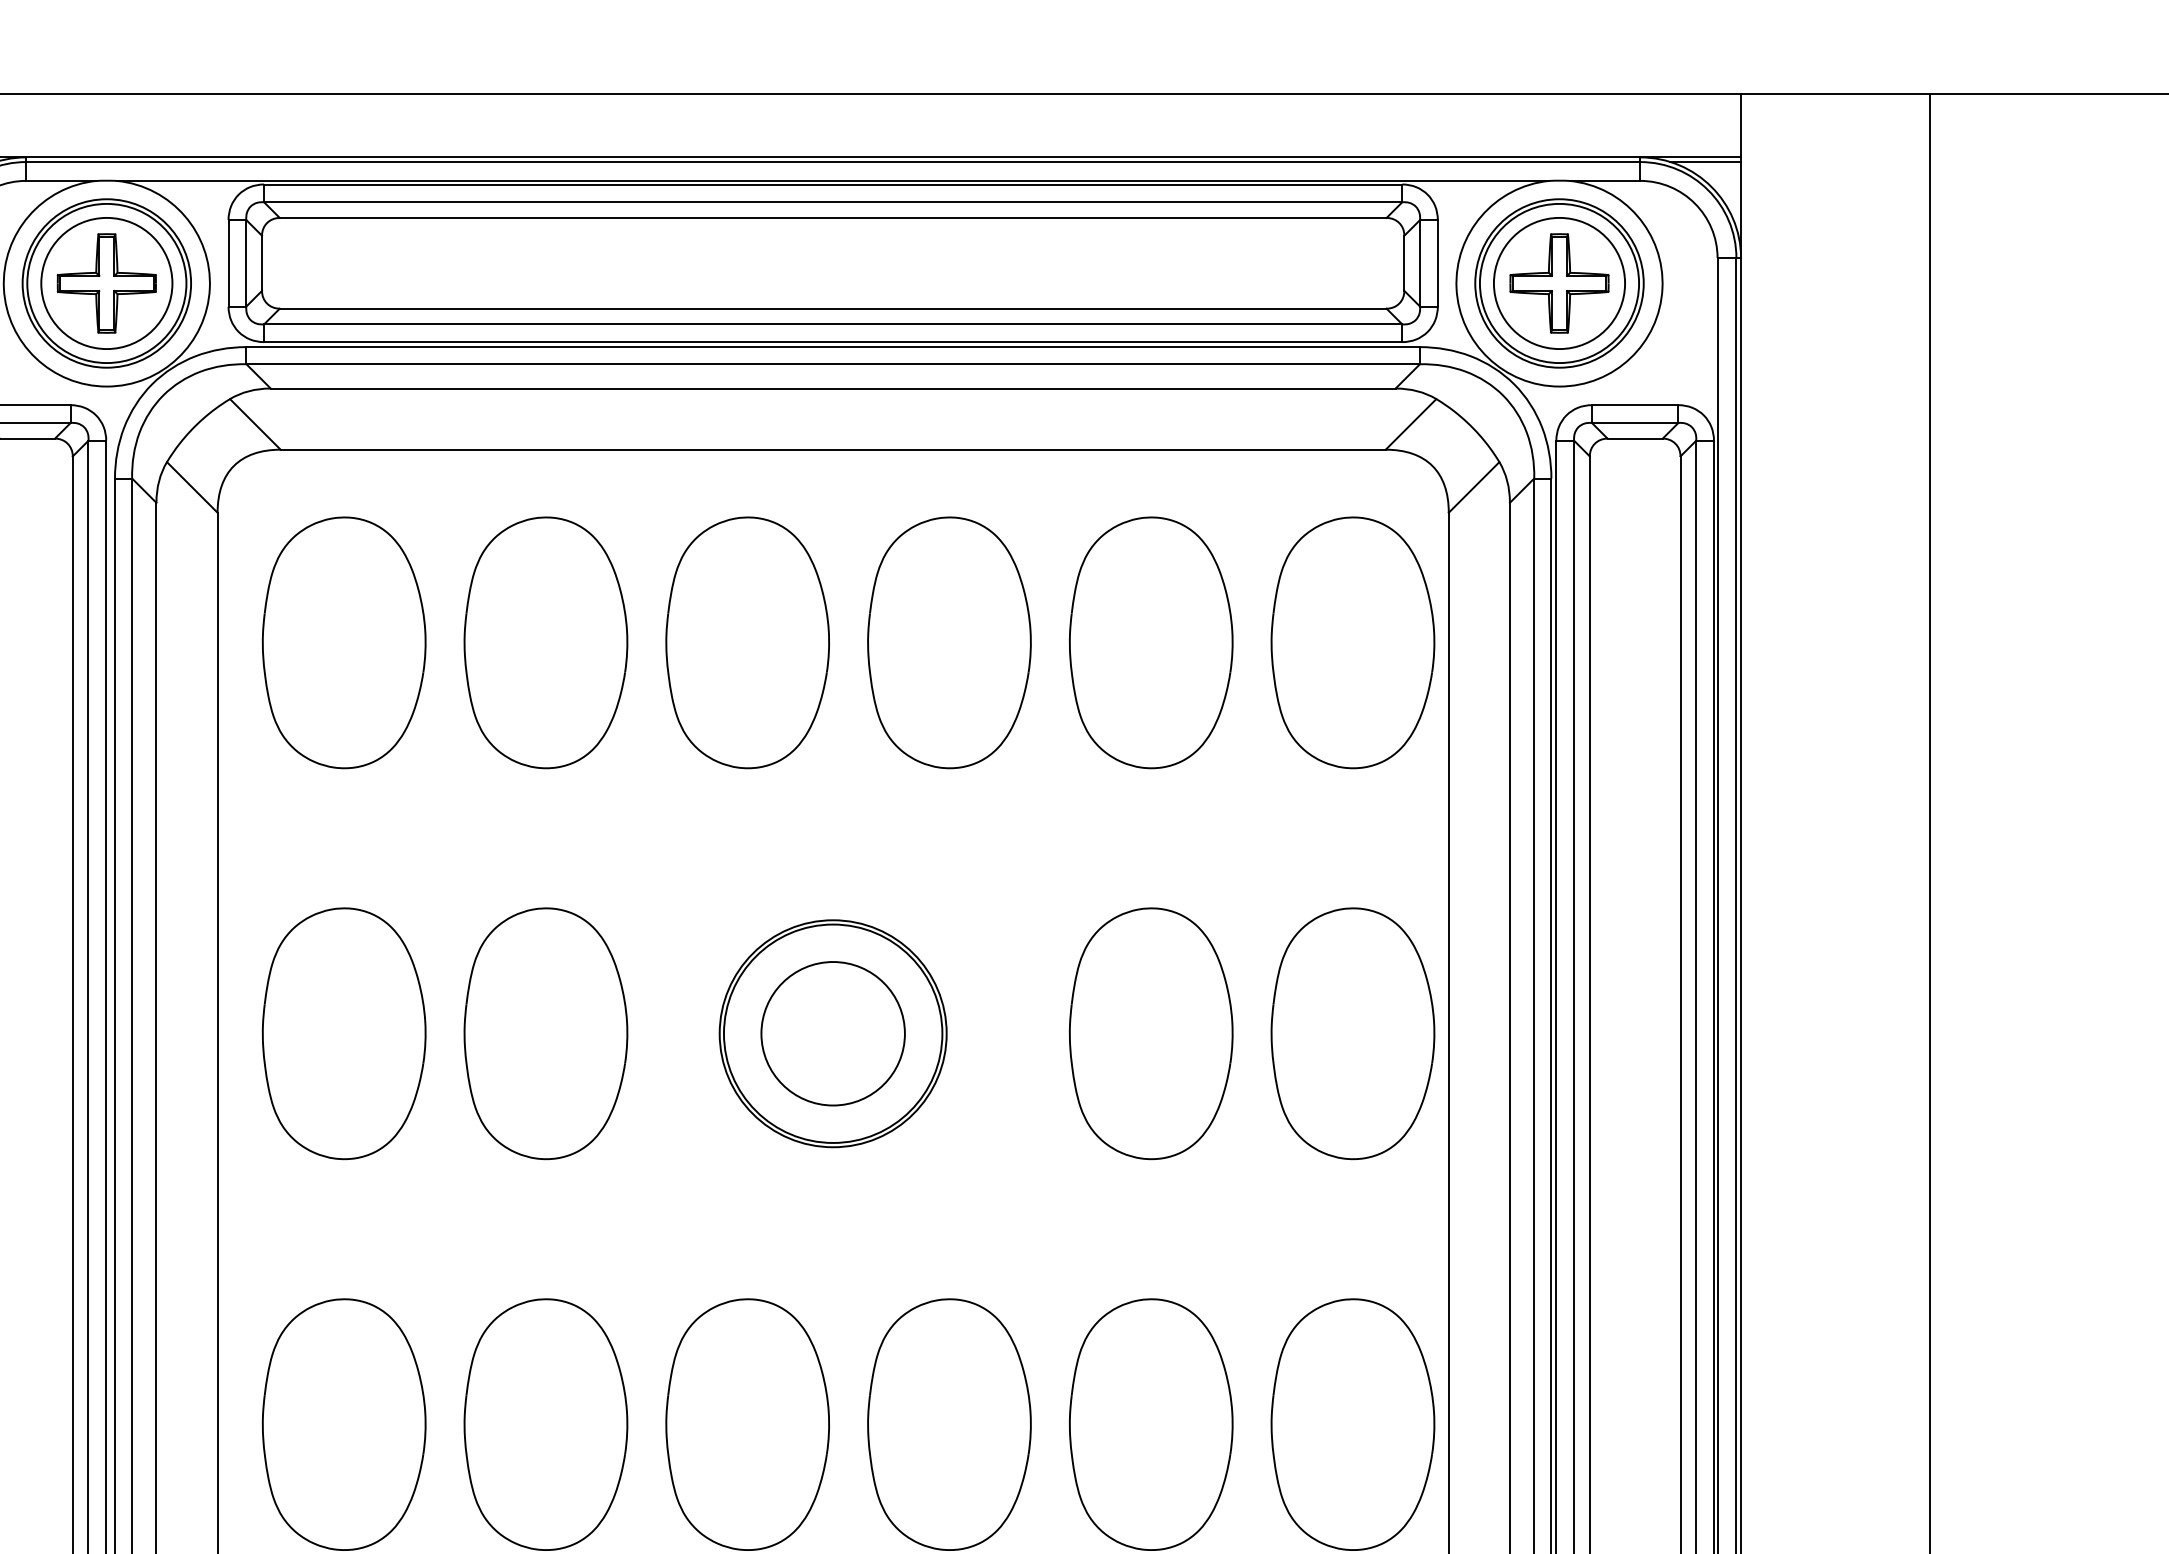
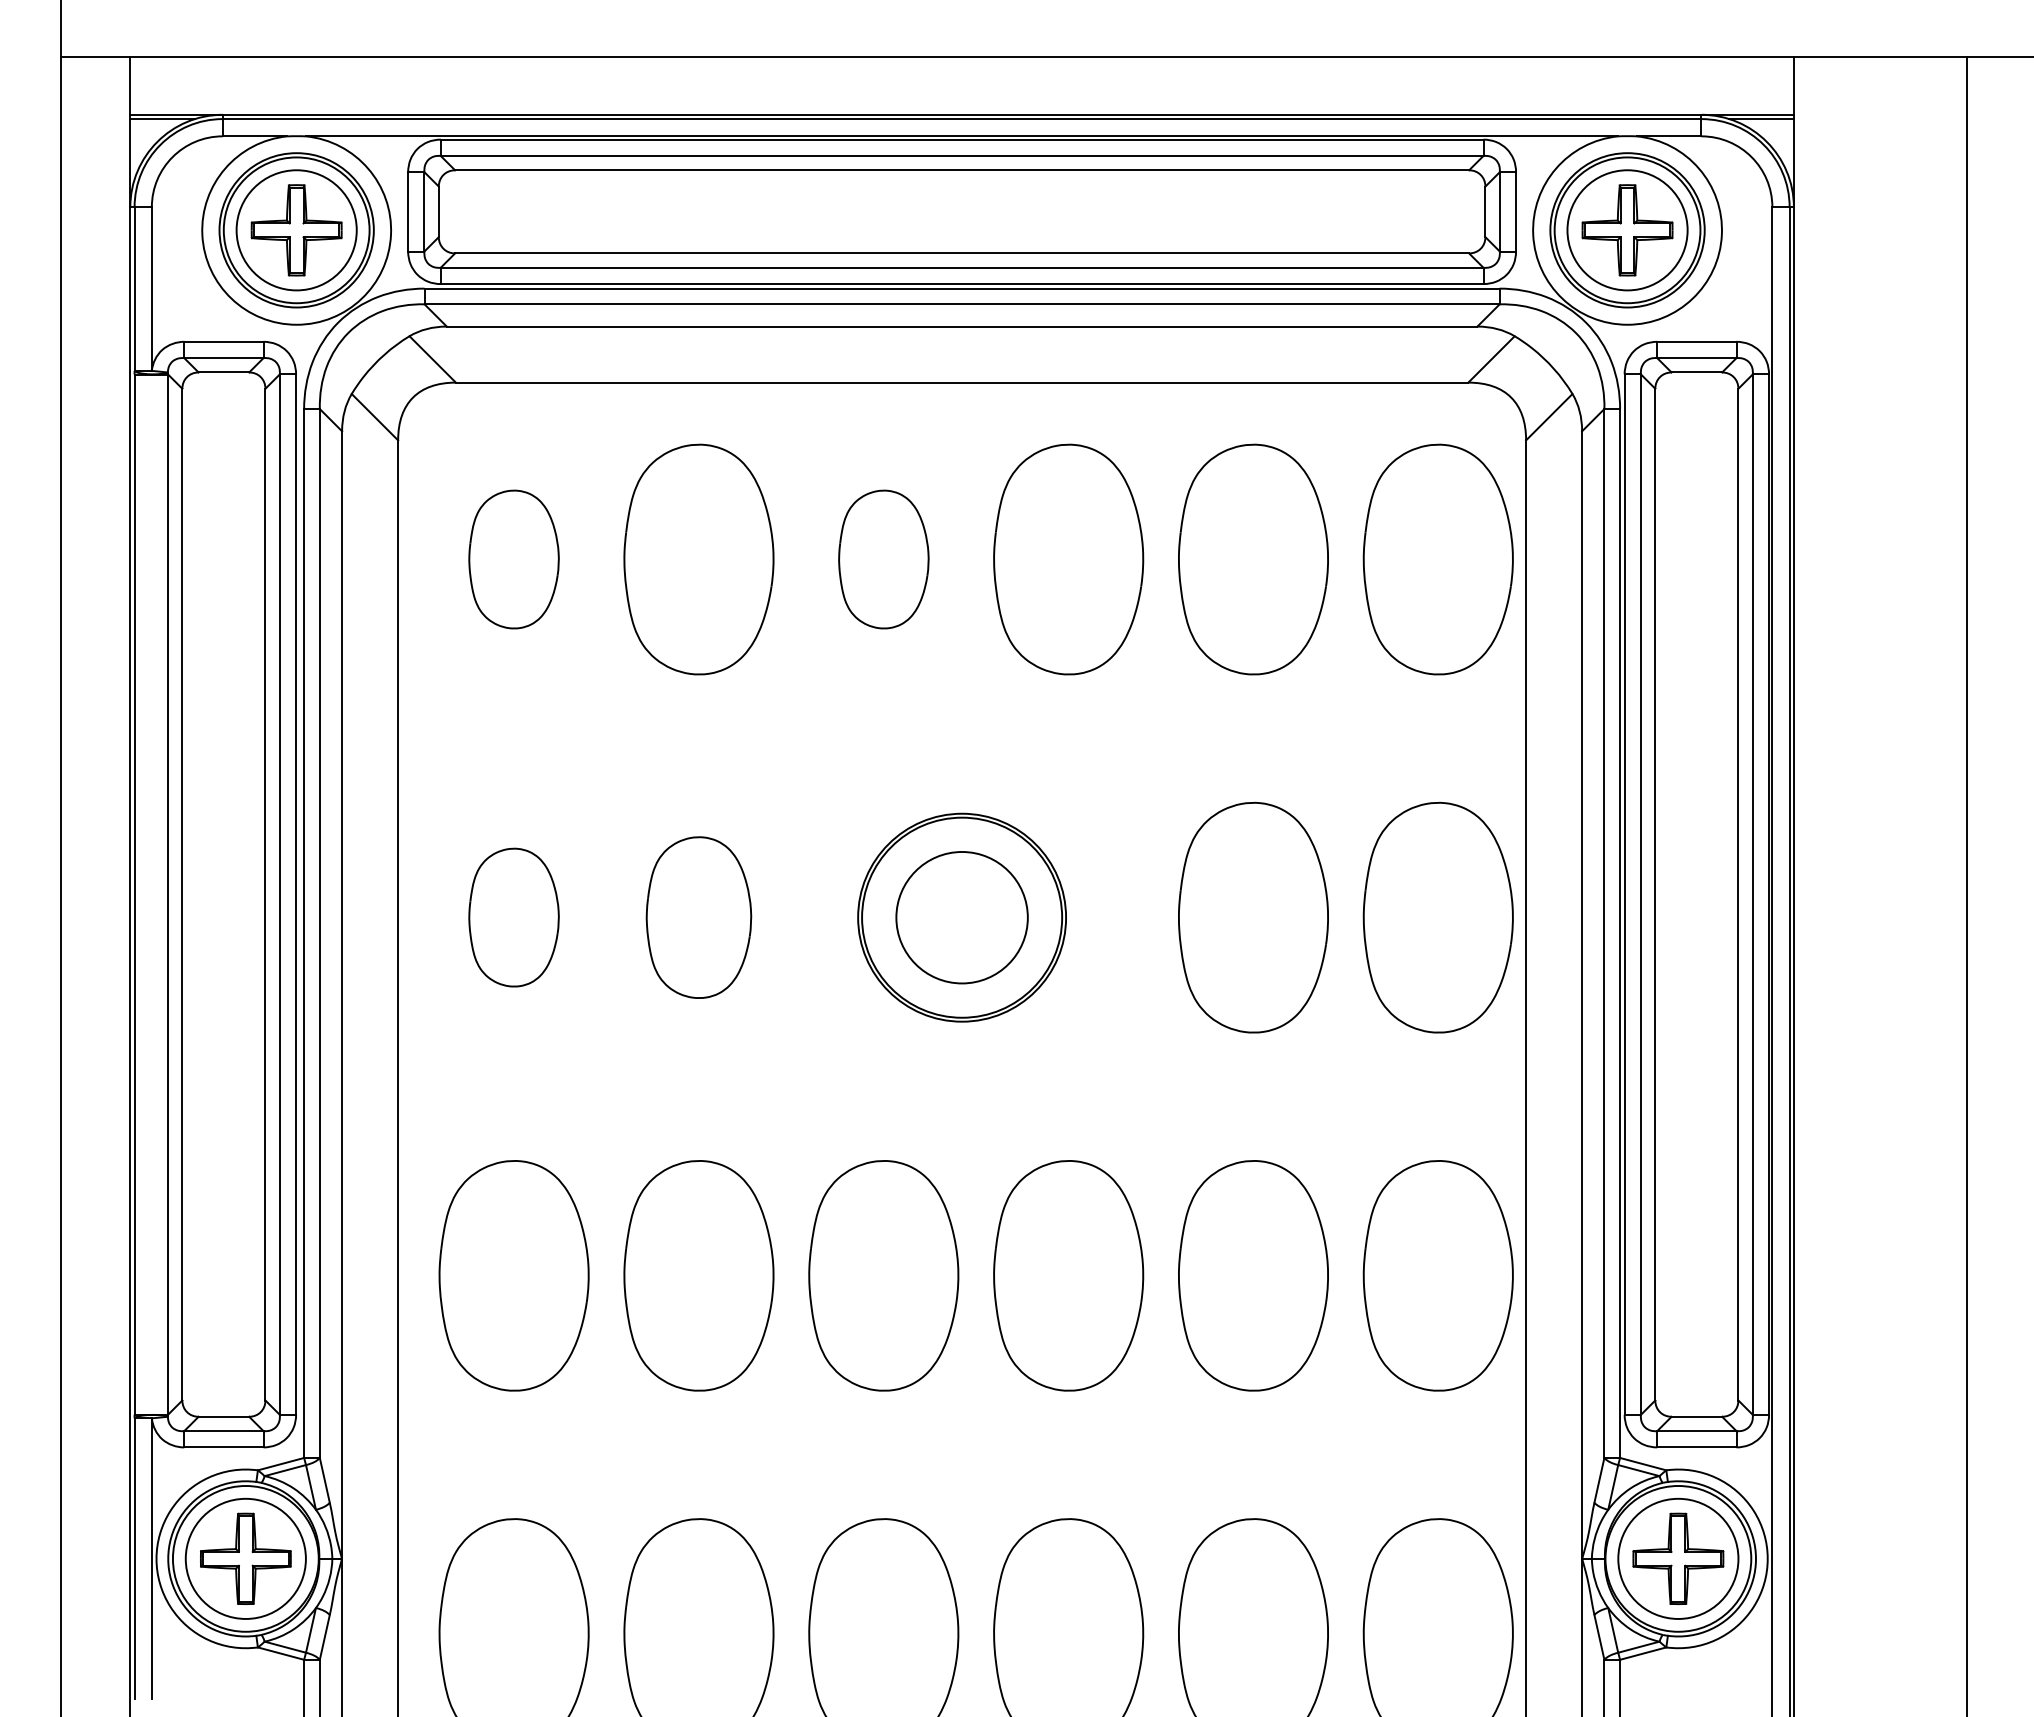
part: (343, 642) -> (513, 559), size x0.6
part: (747, 642) -> (883, 559), size x0.6
part: (343, 1033) -> (513, 917), size x0.6
part: (545, 1033) -> (698, 917), size x0.7

